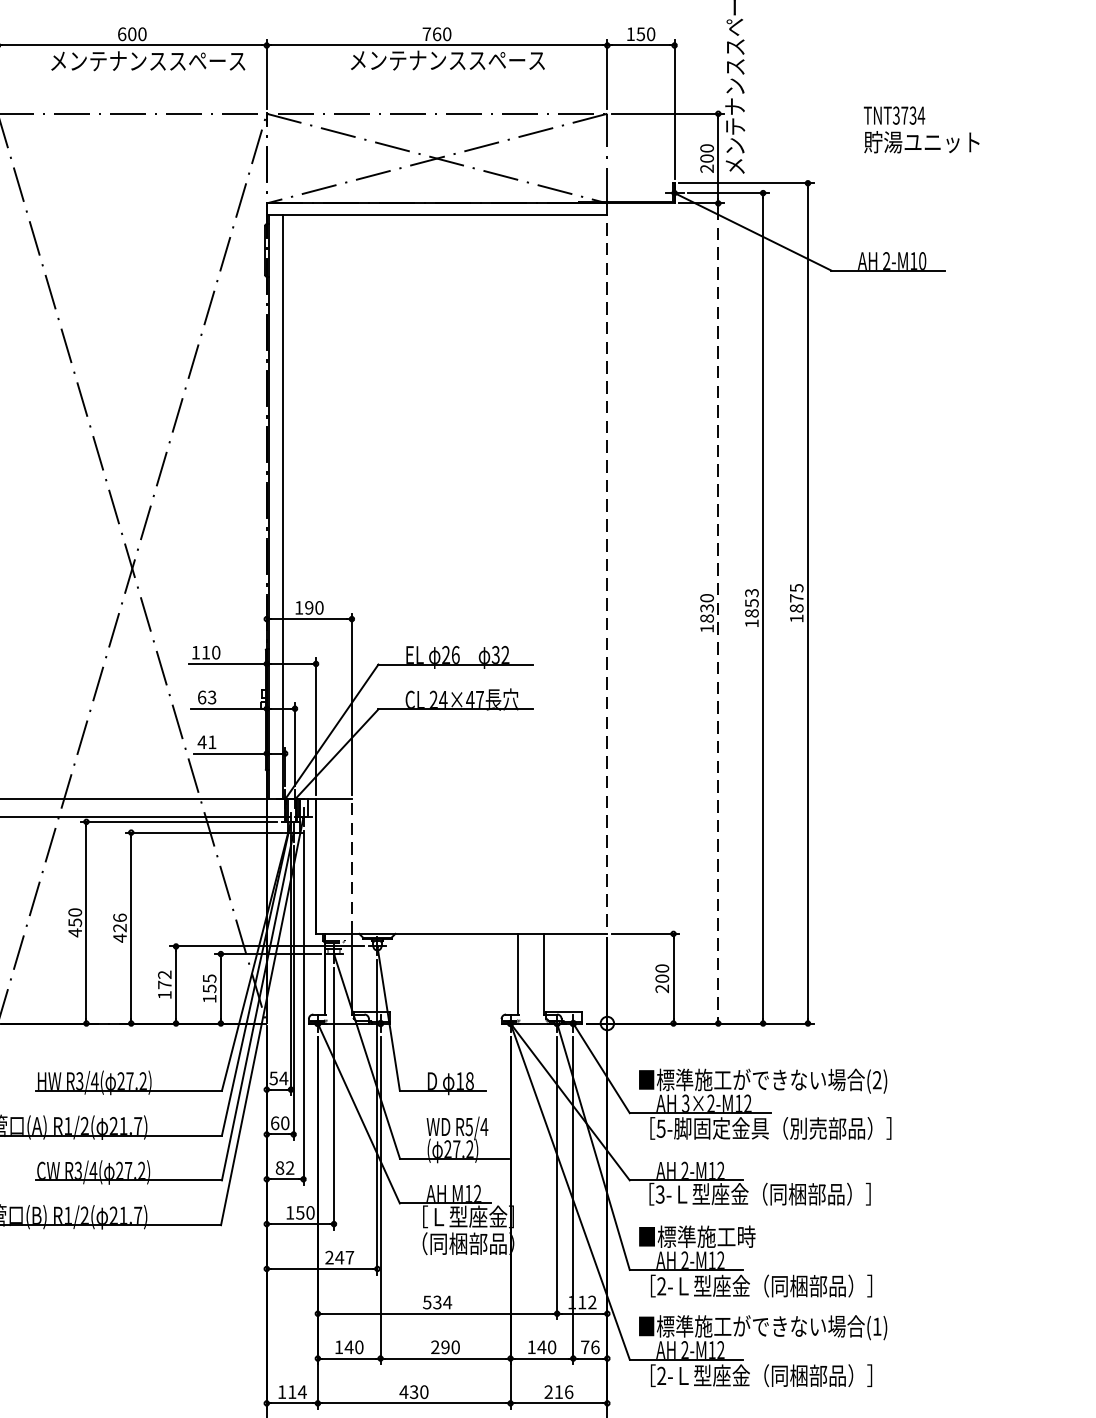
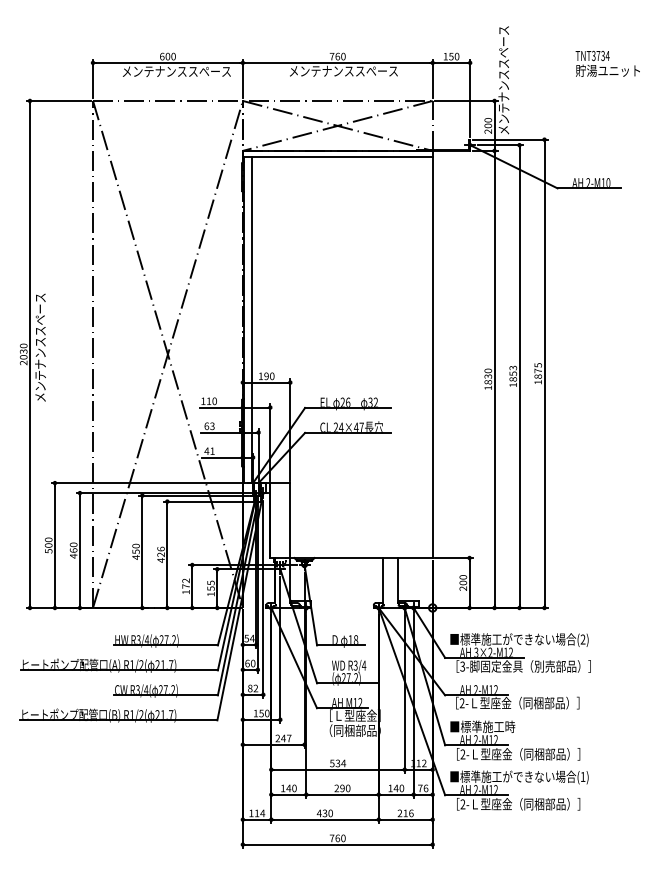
text: (921, 129) -> (607, 63), moved
line: (607, 568) -> (432, 354), dashed -> solid
line: (718, 613) -> (494, 379), dashed -> solid
line: (352, 866) -> (290, 520), dashed -> solid
text: (468, 1124) -> (355, 664), R5/4 -> R3/4
text: (660, 1126) -> (462, 665), 5- -> 3-
text: (659, 1194) -> (461, 703), 3- -> 2-

